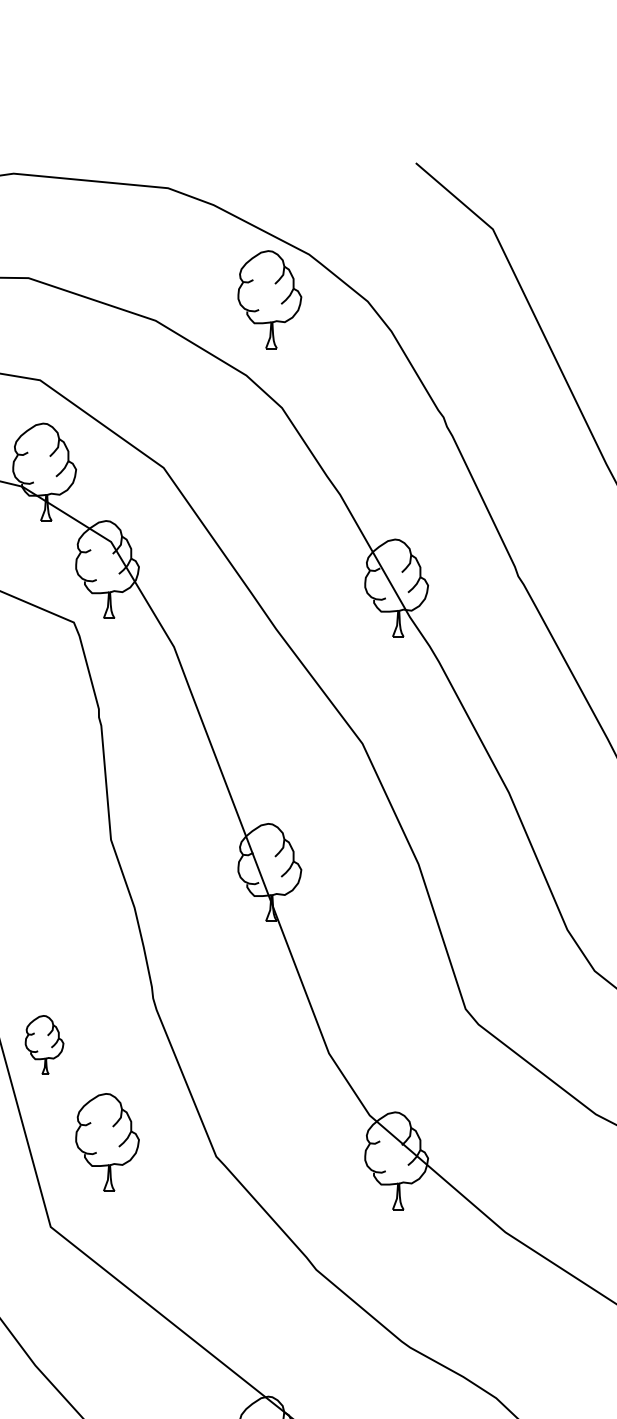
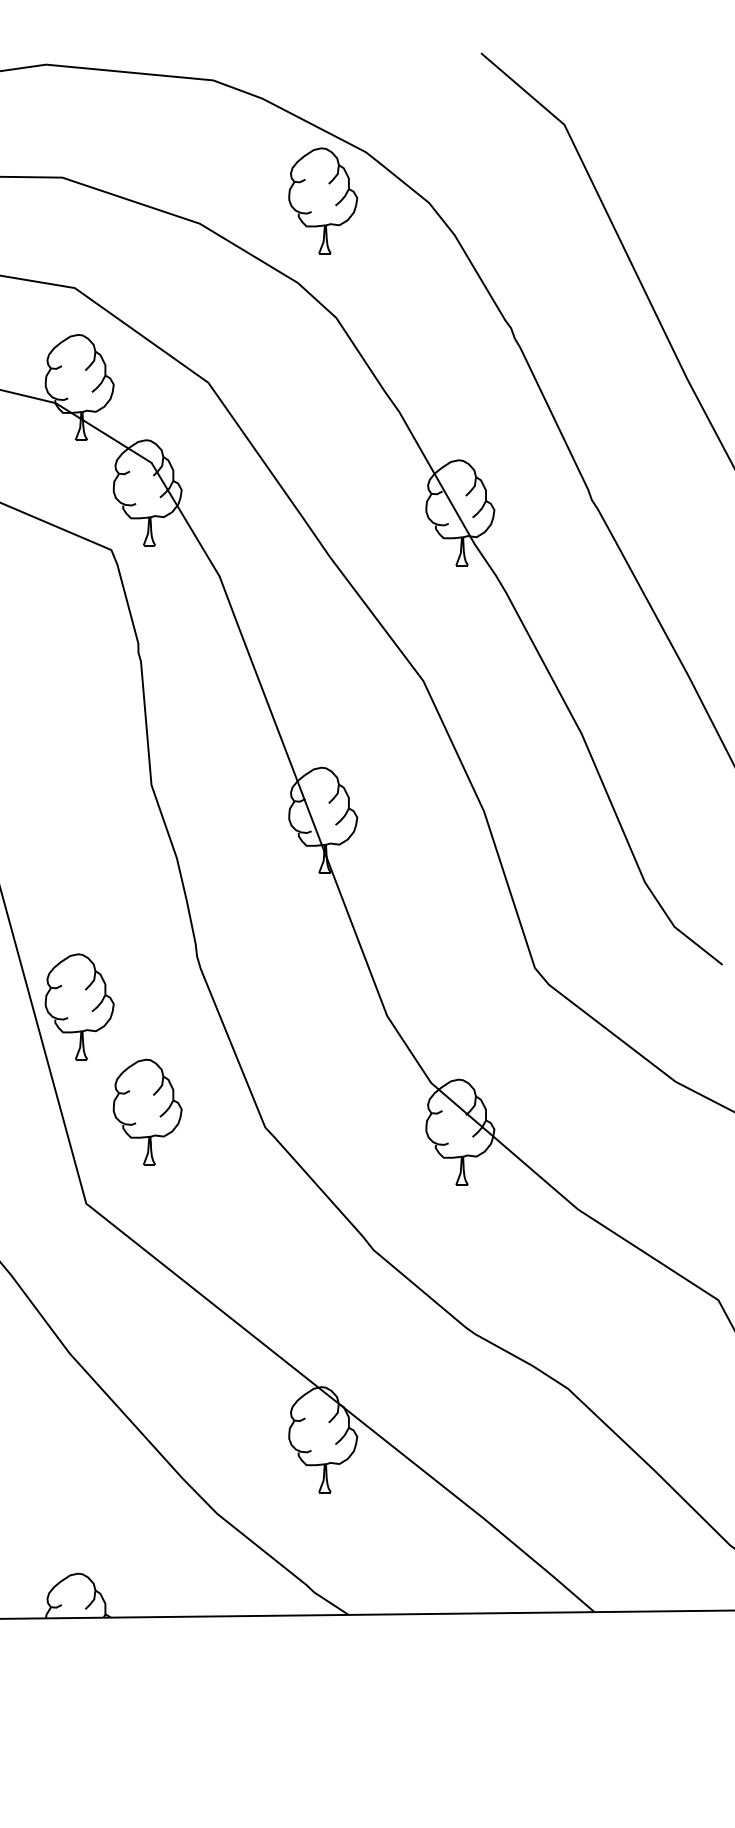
part: (44, 1044) -> (79, 1006), size x1.67

